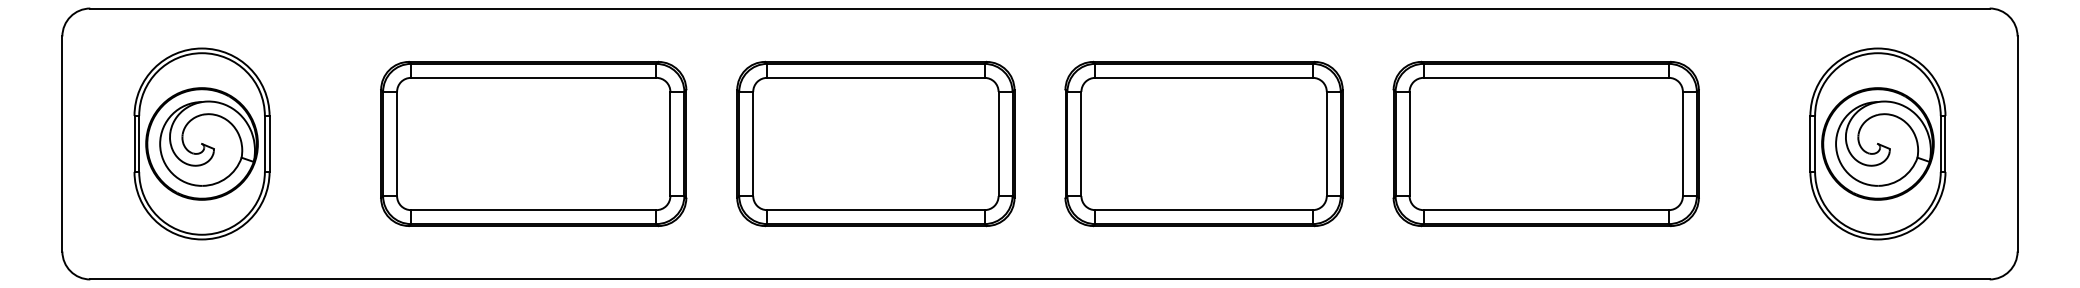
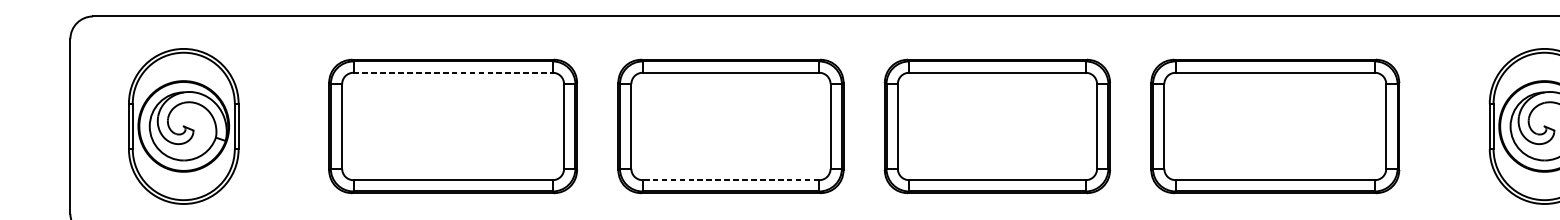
line: (533, 77) -> (452, 72), solid -> dashed
line: (875, 210) -> (730, 180), solid -> dashed

